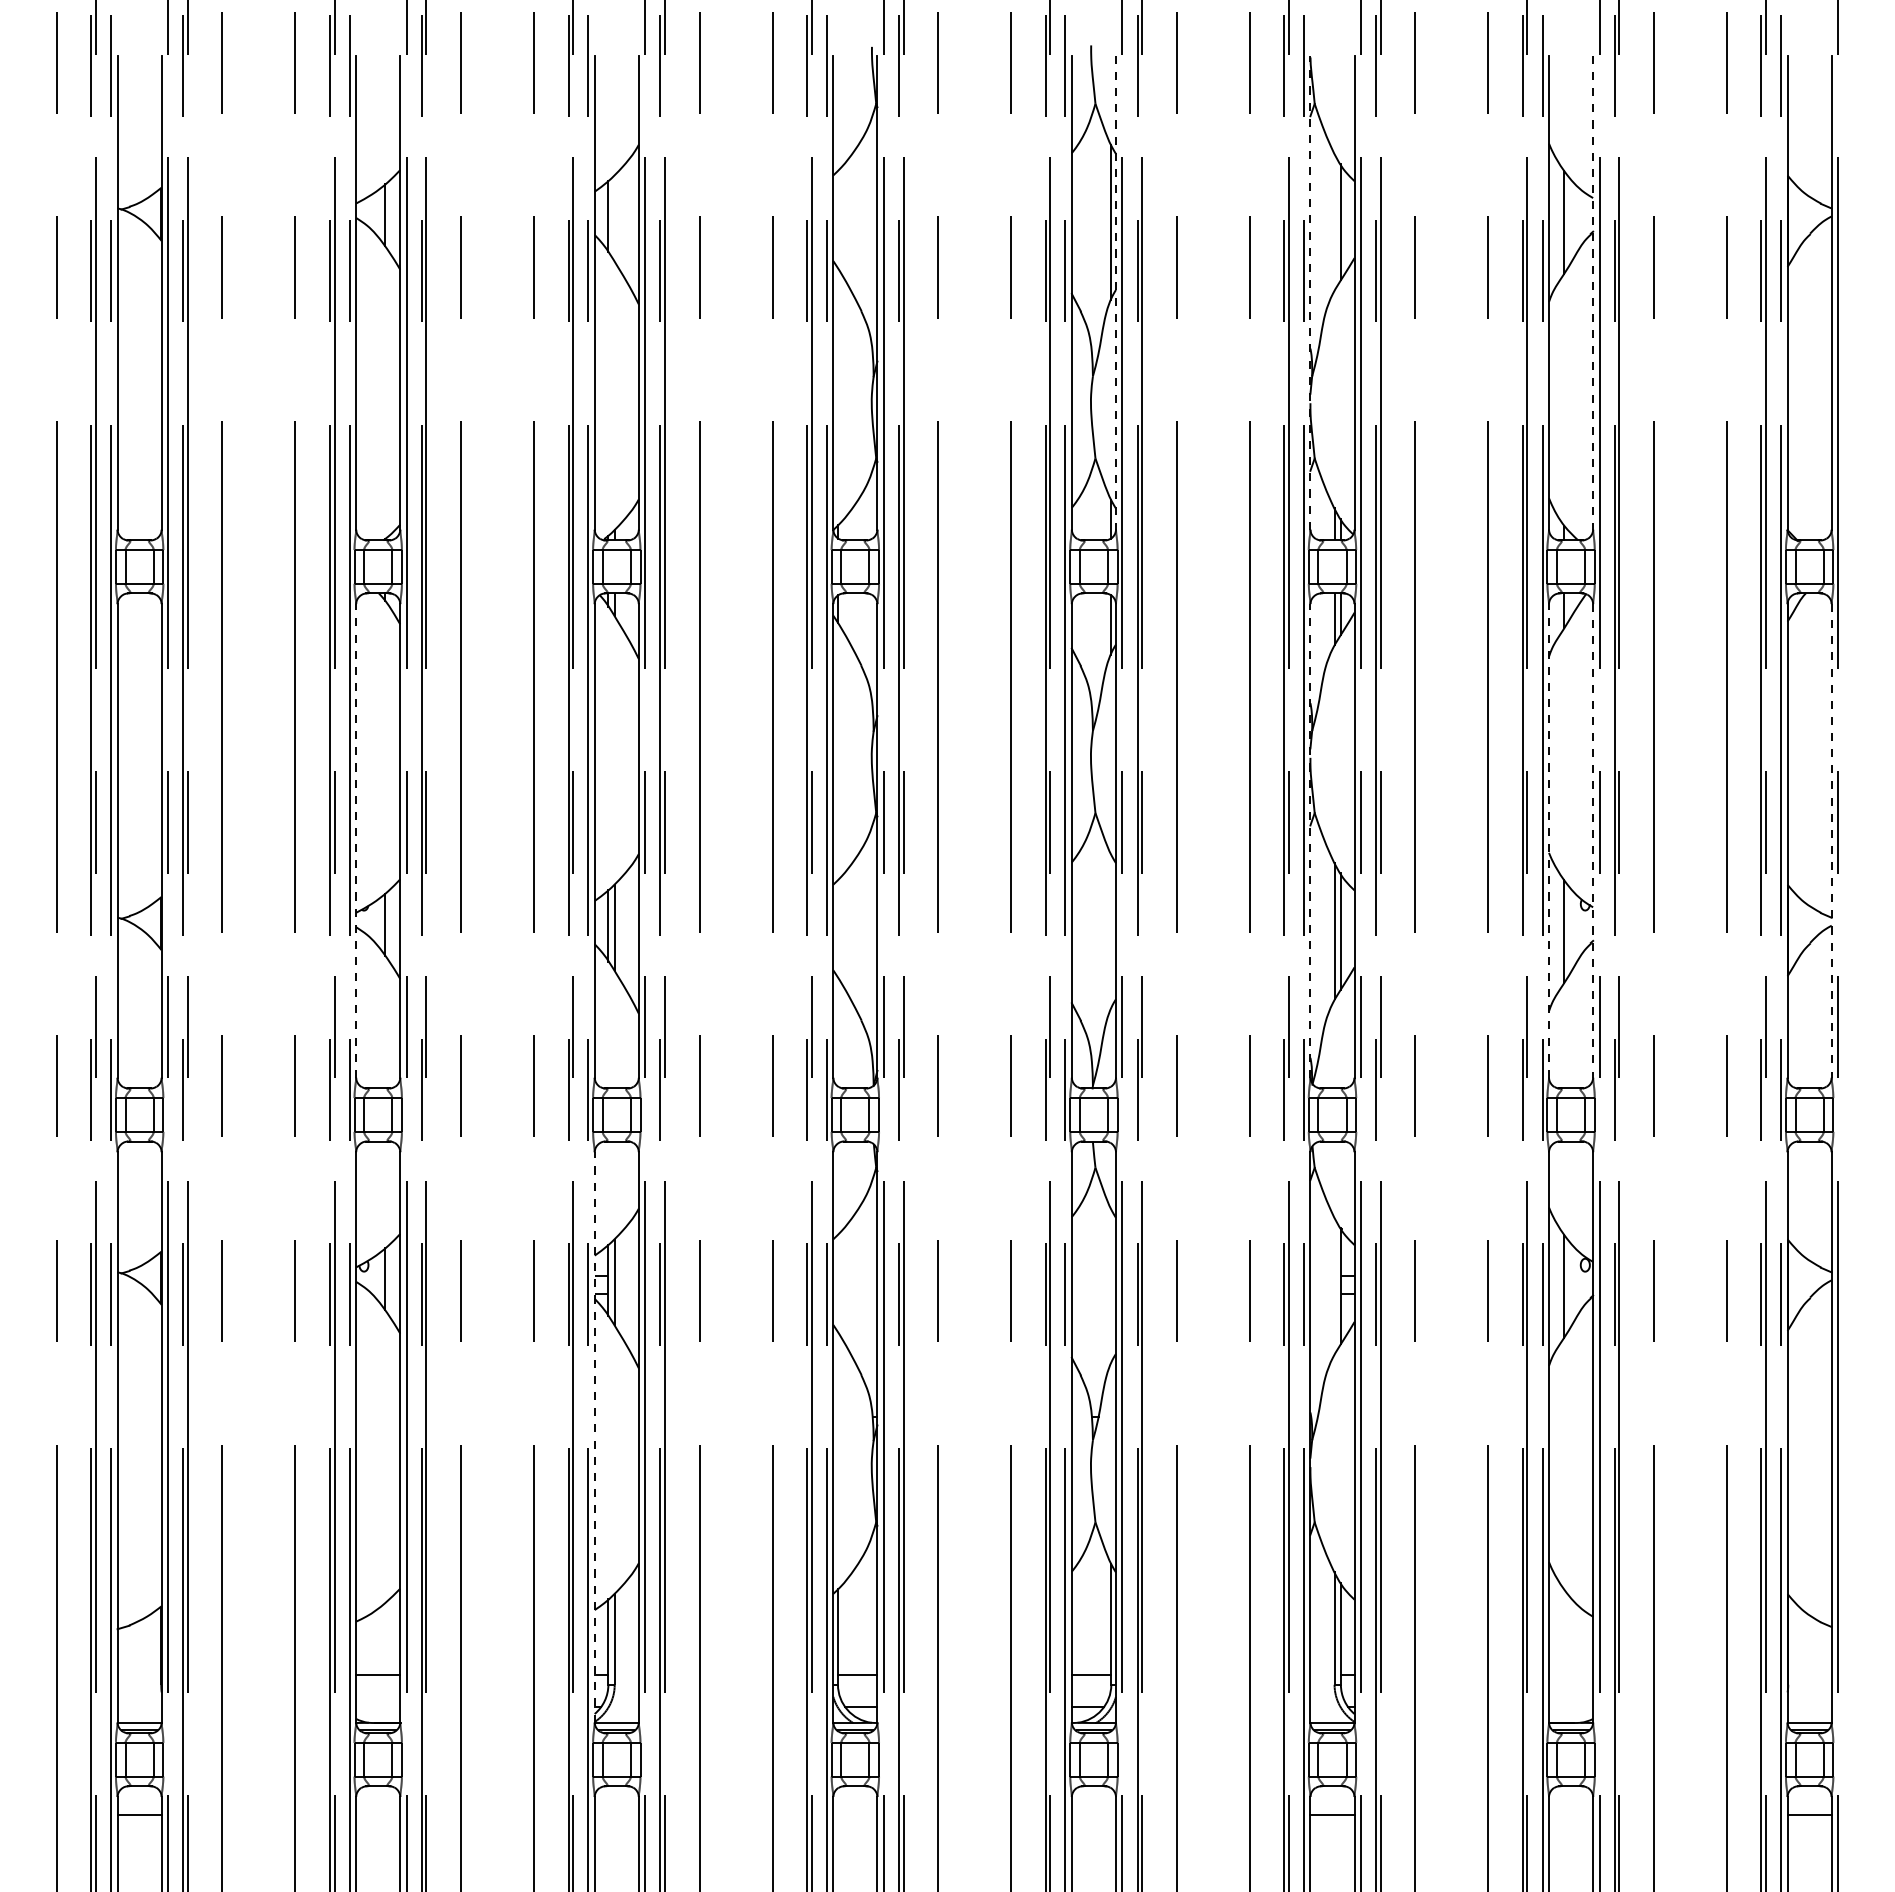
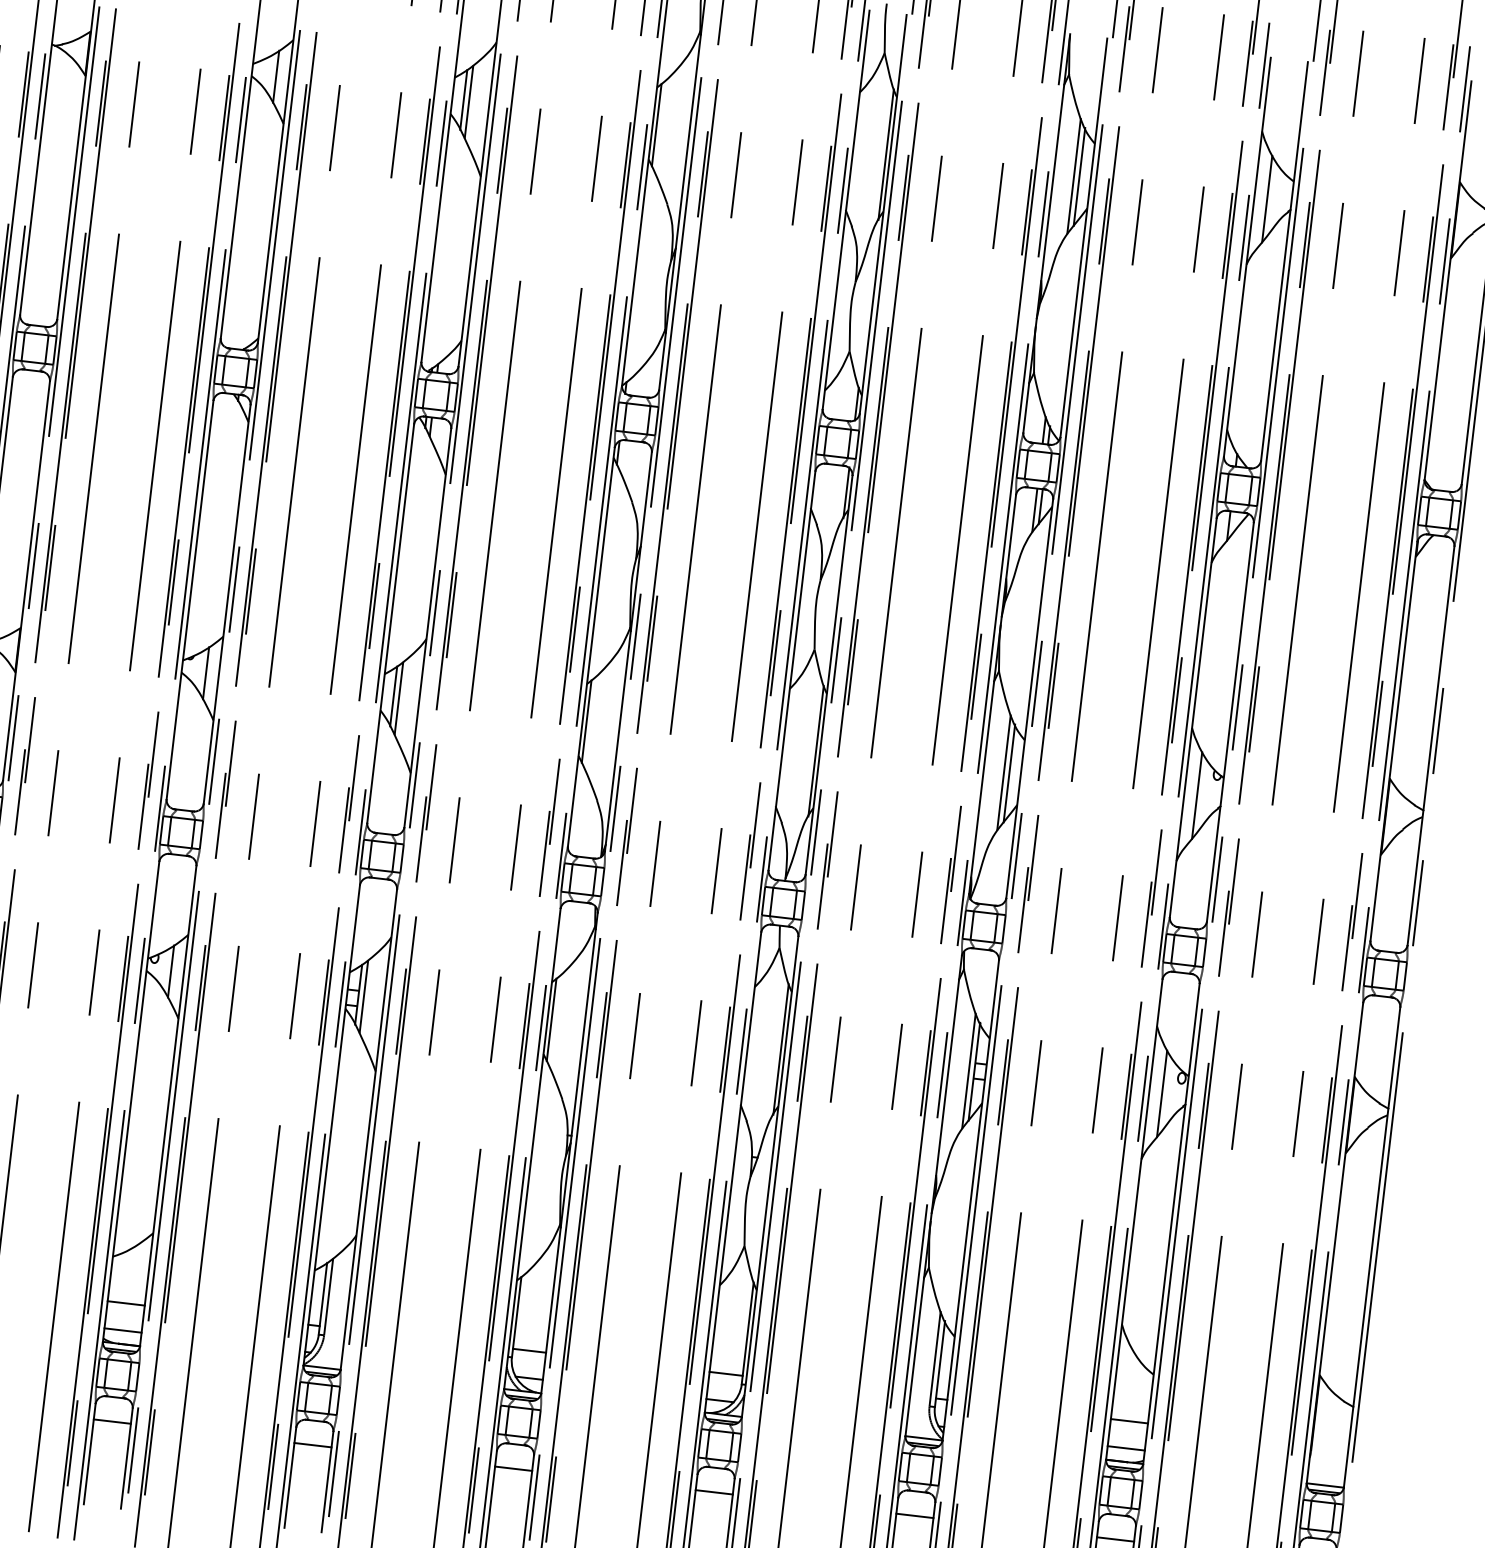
line: (614, 218) -> (468, 102), added
line: (838, 219) -> (657, 125), added
line: (1334, 221) -> (1074, 175), added
line: (1115, 292) -> (882, 213), dashed -> solid
line: (1310, 292) -> (1046, 233), dashed -> solid
line: (1593, 292) -> (1284, 261), dashed -> solid
line: (356, 840) -> (190, 599), dashed -> solid
line: (1310, 840) -> (992, 693), dashed -> solid
line: (1549, 840) -> (1193, 717), dashed -> solid
line: (1593, 840) -> (1230, 721), dashed -> solid
line: (1831, 840) -> (1430, 745), dashed -> solid
line: (838, 928) -> (587, 721), added
line: (1111, 931) -> (816, 750), added
line: (838, 1283) -> (551, 1019), added
line: (1334, 1285) -> (968, 1070), added
line: (1111, 1286) -> (781, 1049), added
line: (594, 1436) -> (331, 1124), dashed -> solid
line: (1571, 1674) -> (1129, 1421), added
line: (378, 1706) -> (123, 1330), added
line: (1571, 1706) -> (1126, 1448), added
line: (378, 1815) -> (112, 1421), added
line: (616, 1815) -> (312, 1445), added
line: (855, 1815) -> (513, 1469), added
line: (1093, 1815) -> (713, 1492), added
line: (1571, 1815) -> (1115, 1539), added

